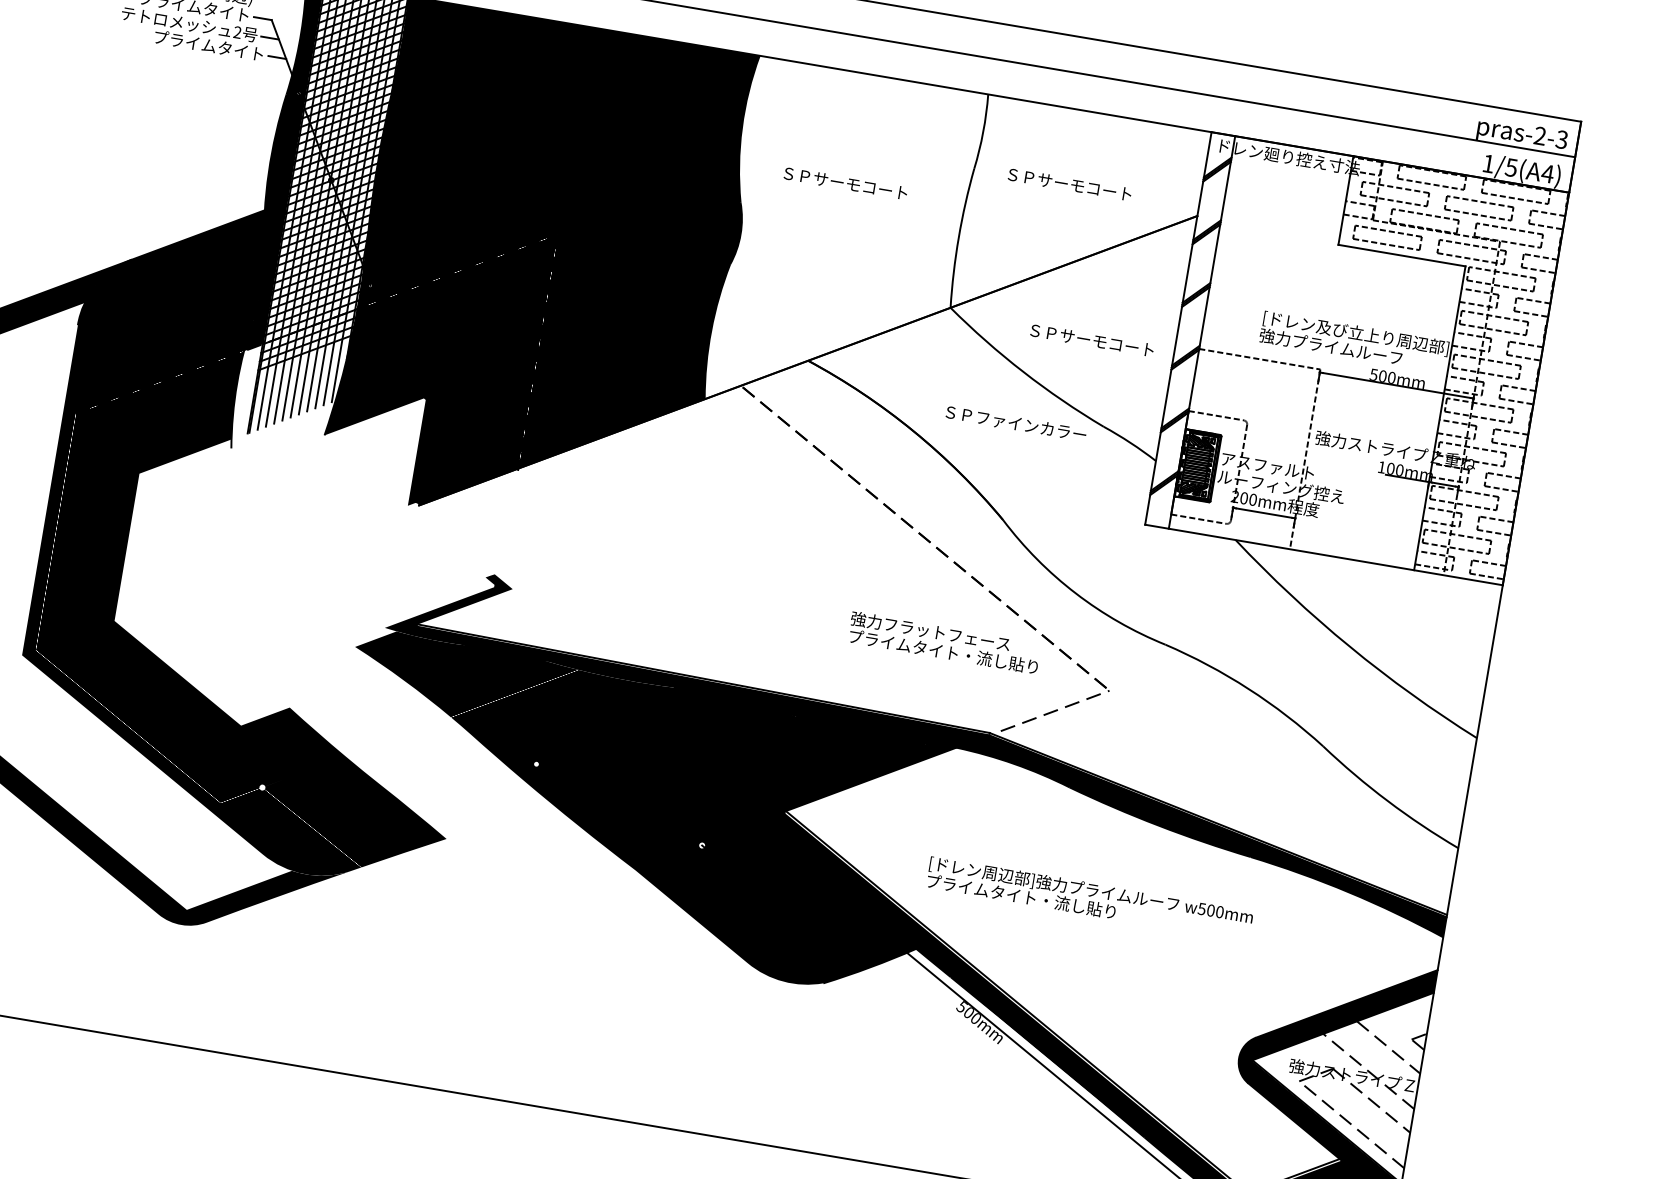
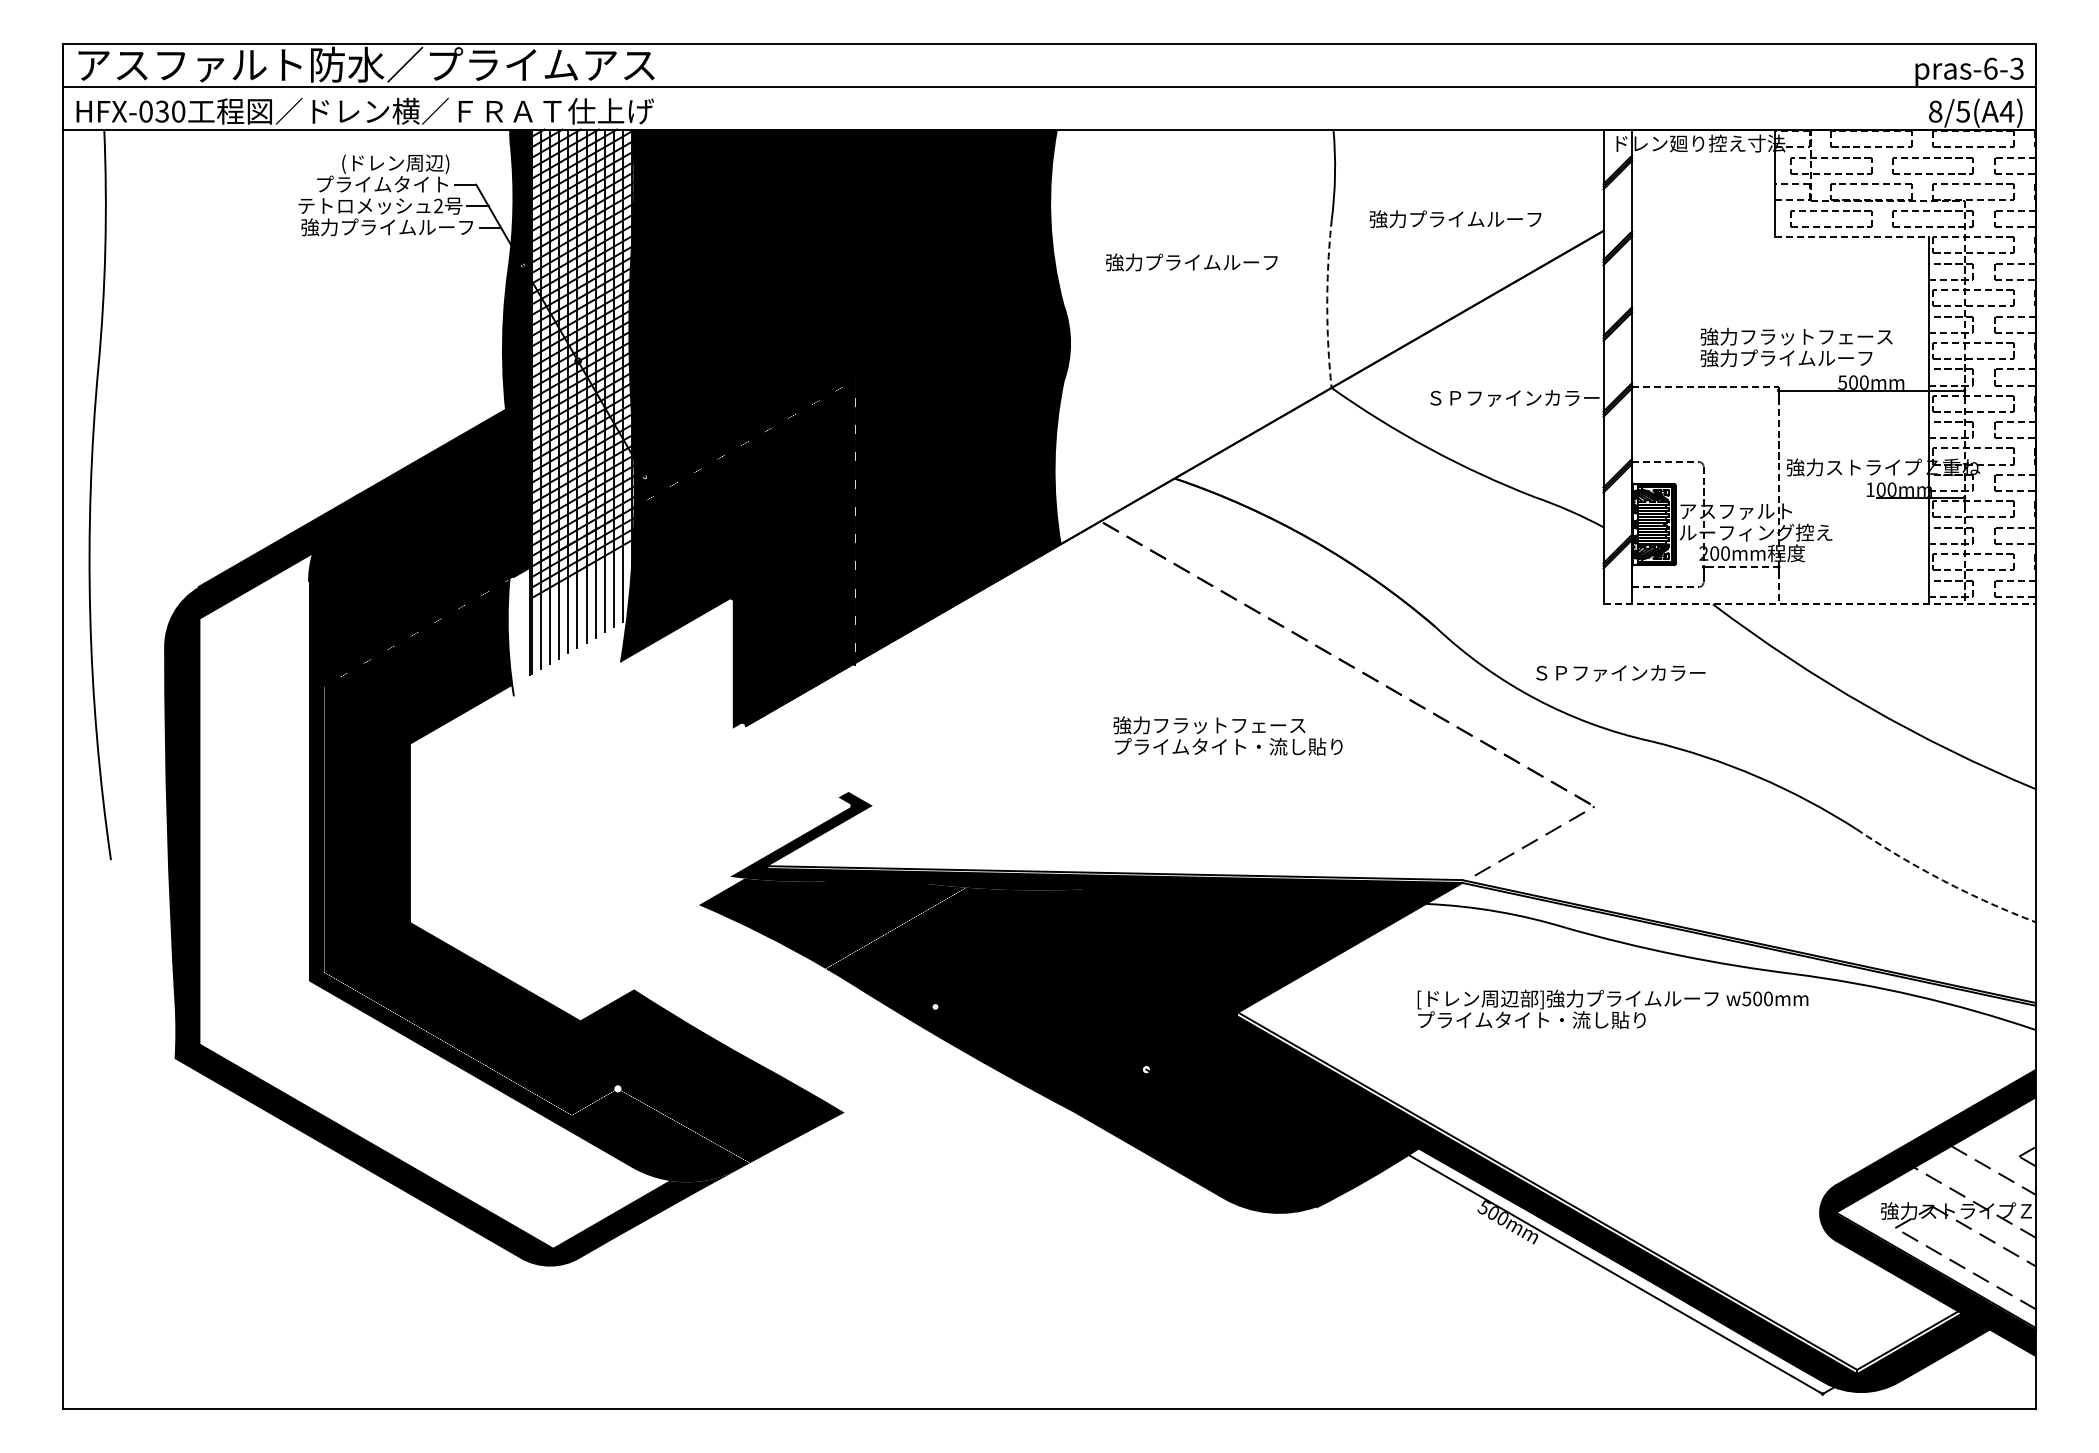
text: (191, 42) -> (386, 227), プライムタイト -> 強力プライムルーフ
text: (1540, 135) -> (1990, 68), pras-2-3 -> pras-6-3
text: (1488, 163) -> (1935, 111), 1/5(A4) -> 8/5(A4)
text: (852, 184) -> (1191, 262), ＳＰサーモコート -> 強力プライムルーフ
text: (1076, 185) -> (1455, 219), ＳＰサーモコート -> 強力プライムルーフ
arc: (959, 237) -> (1327, 303), solid -> dashed
line: (1401, 255) -> (1851, 236), solid -> dashed
text: (1355, 333) -> (1812, 337), [ドレン及び立上り周辺部] -> 強力フラットフェース
text: (1115, 344) -> (1532, 398), ＳＰサーモコート -> ＳＰファインカラー
text: (1015, 423) -> (1620, 673), moved
line: (1264, 512) -> (1741, 566), solid -> dashed
line: (1324, 555) -> (1820, 604), solid -> dashed
text: (944, 642) -> (1227, 735), moved
arc: (1387, 801) -> (1943, 881), solid -> dashed
fill: (1200, 833) -> (1730, 956), removed
text: (1089, 898) -> (1612, 1008), moved

